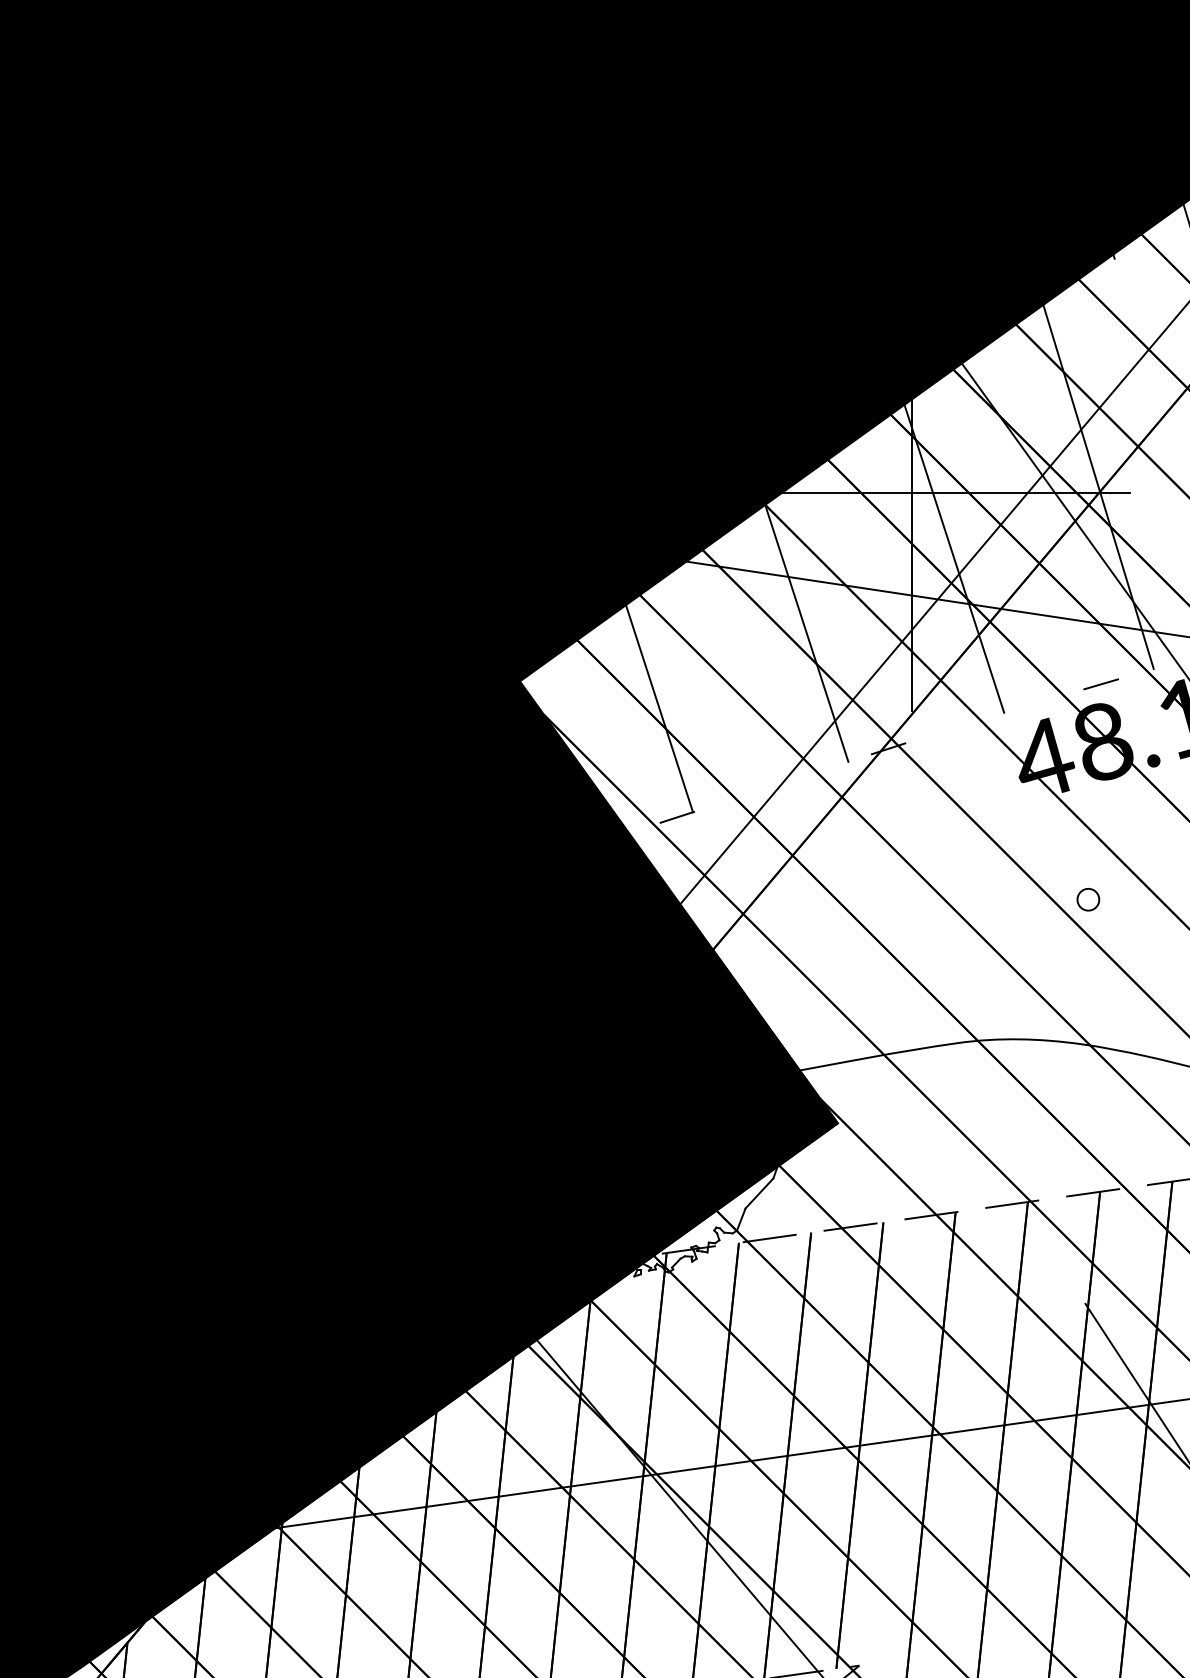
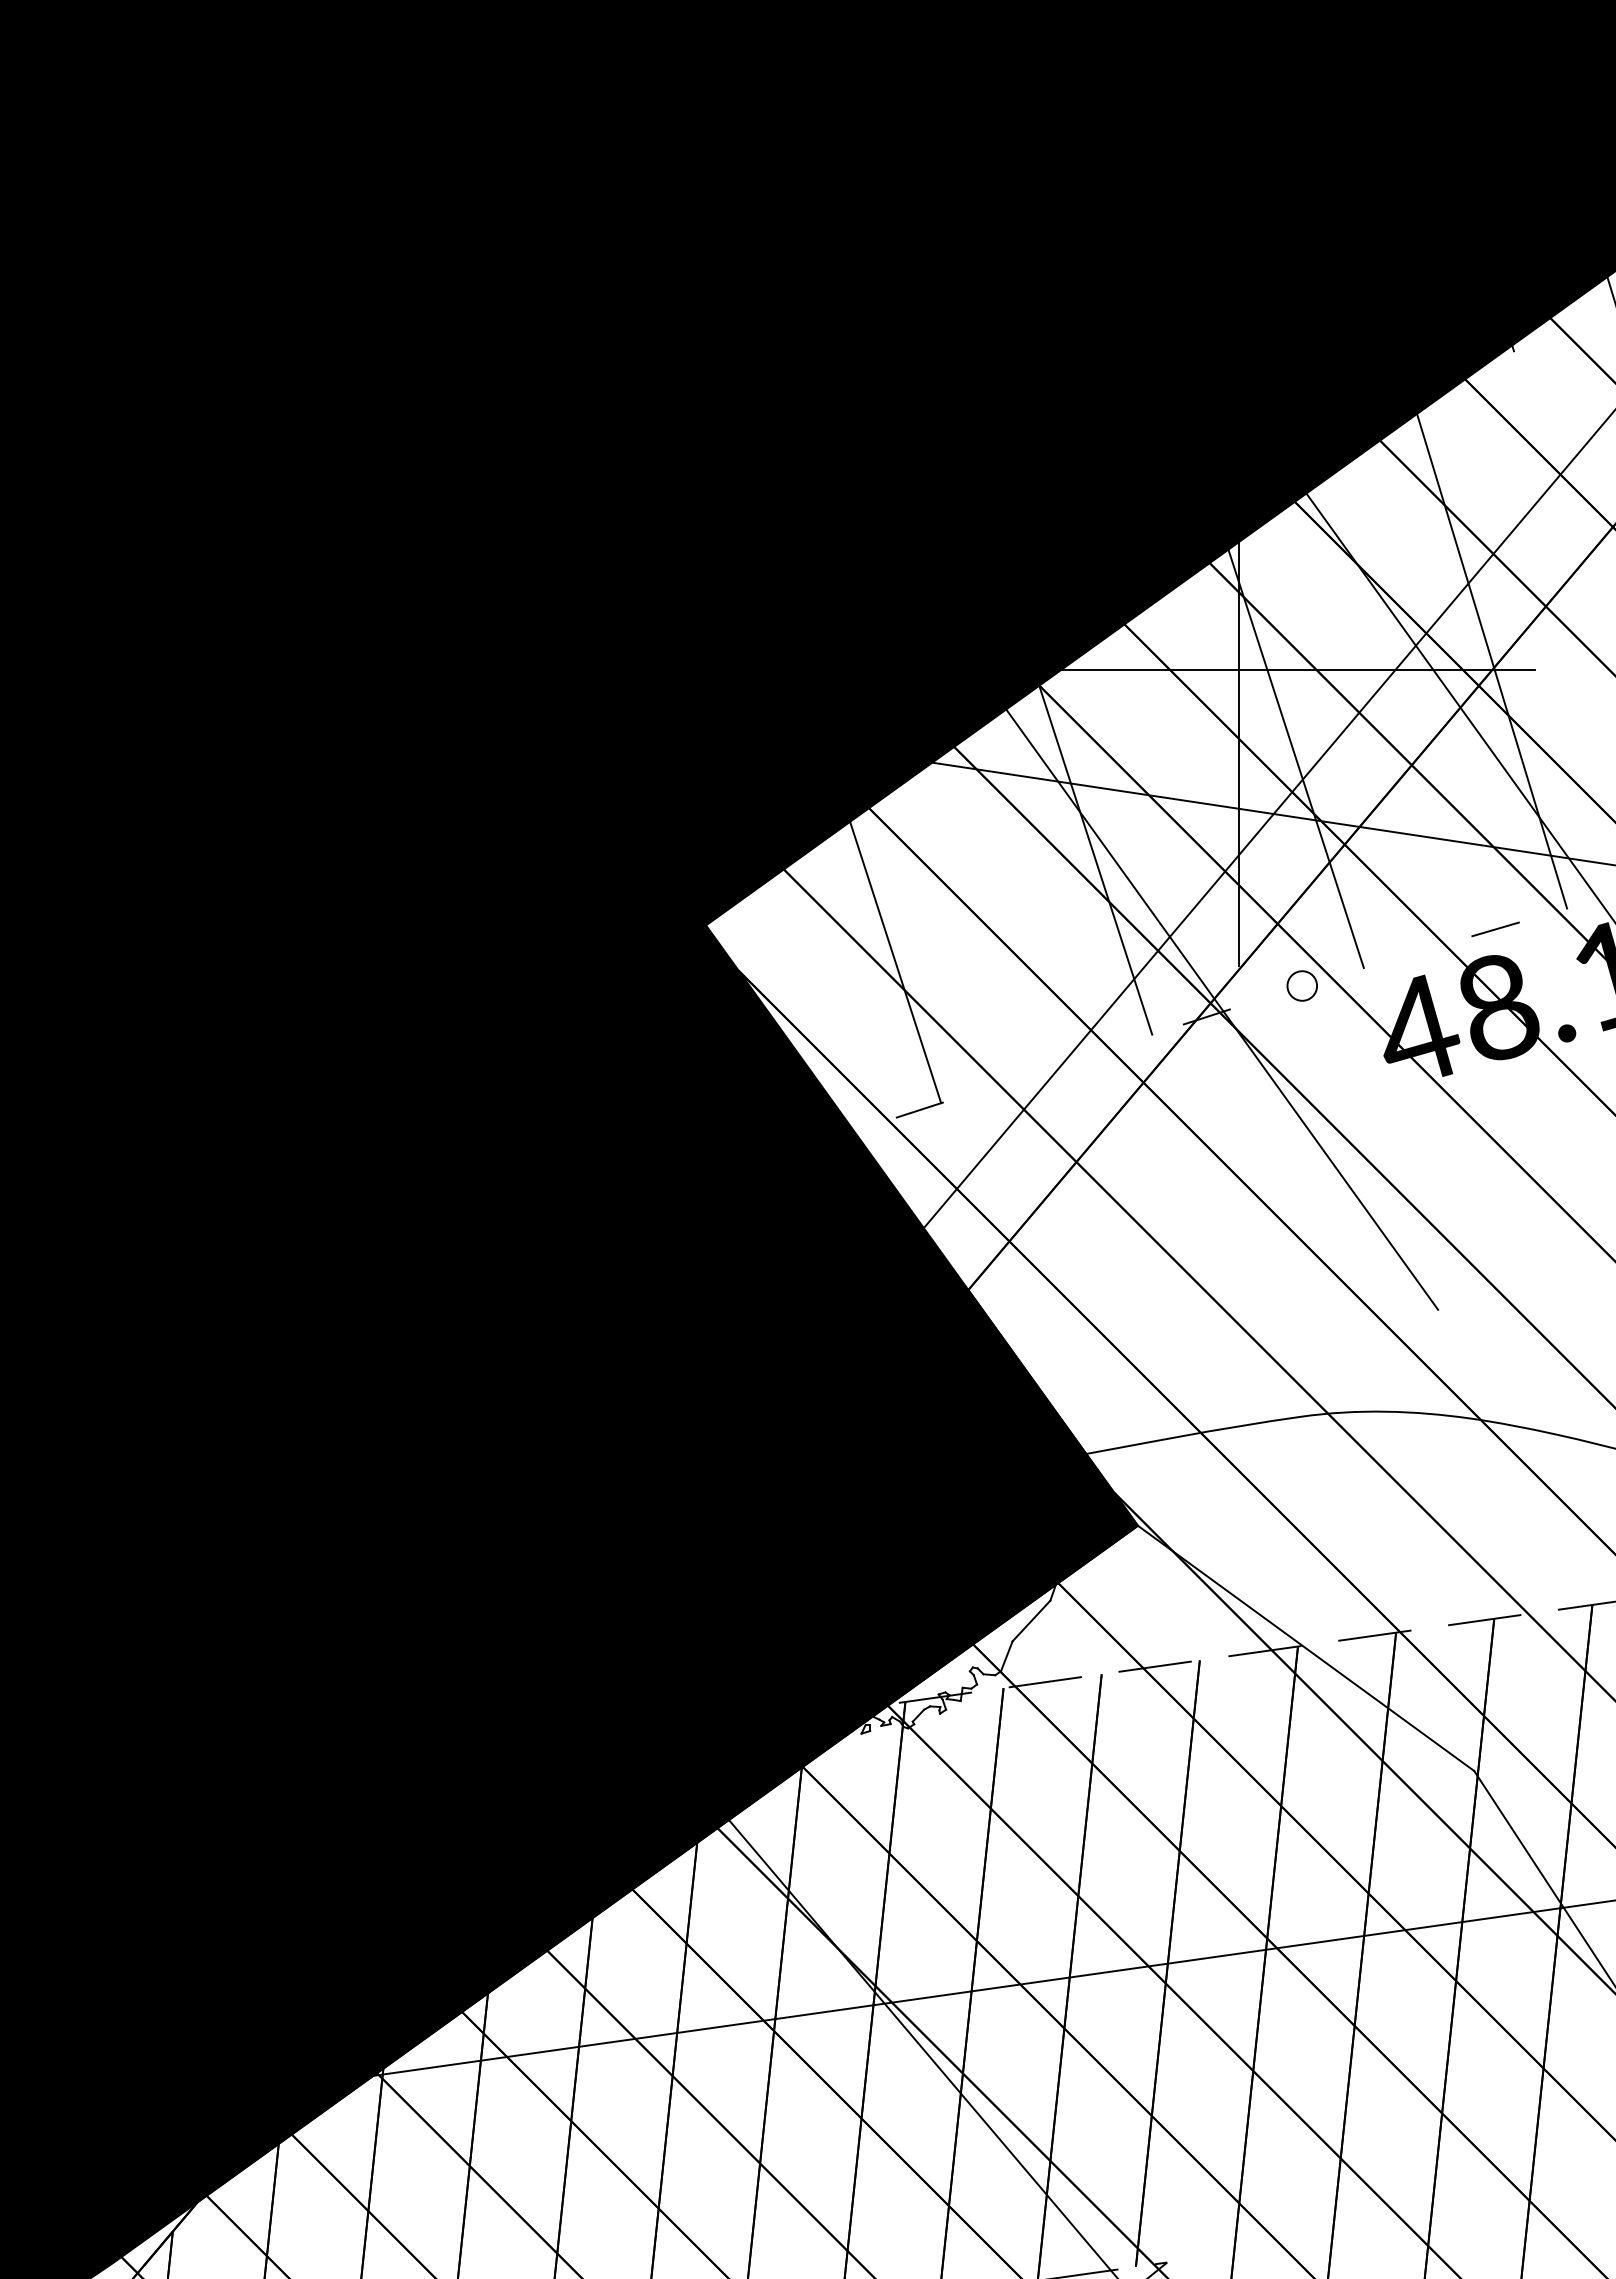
line: (900, 743) -> (1222, 1009), added
circle: (1087, 899) -> (1301, 985), moved
line: (961, 1213) -> (1305, 1648), added

